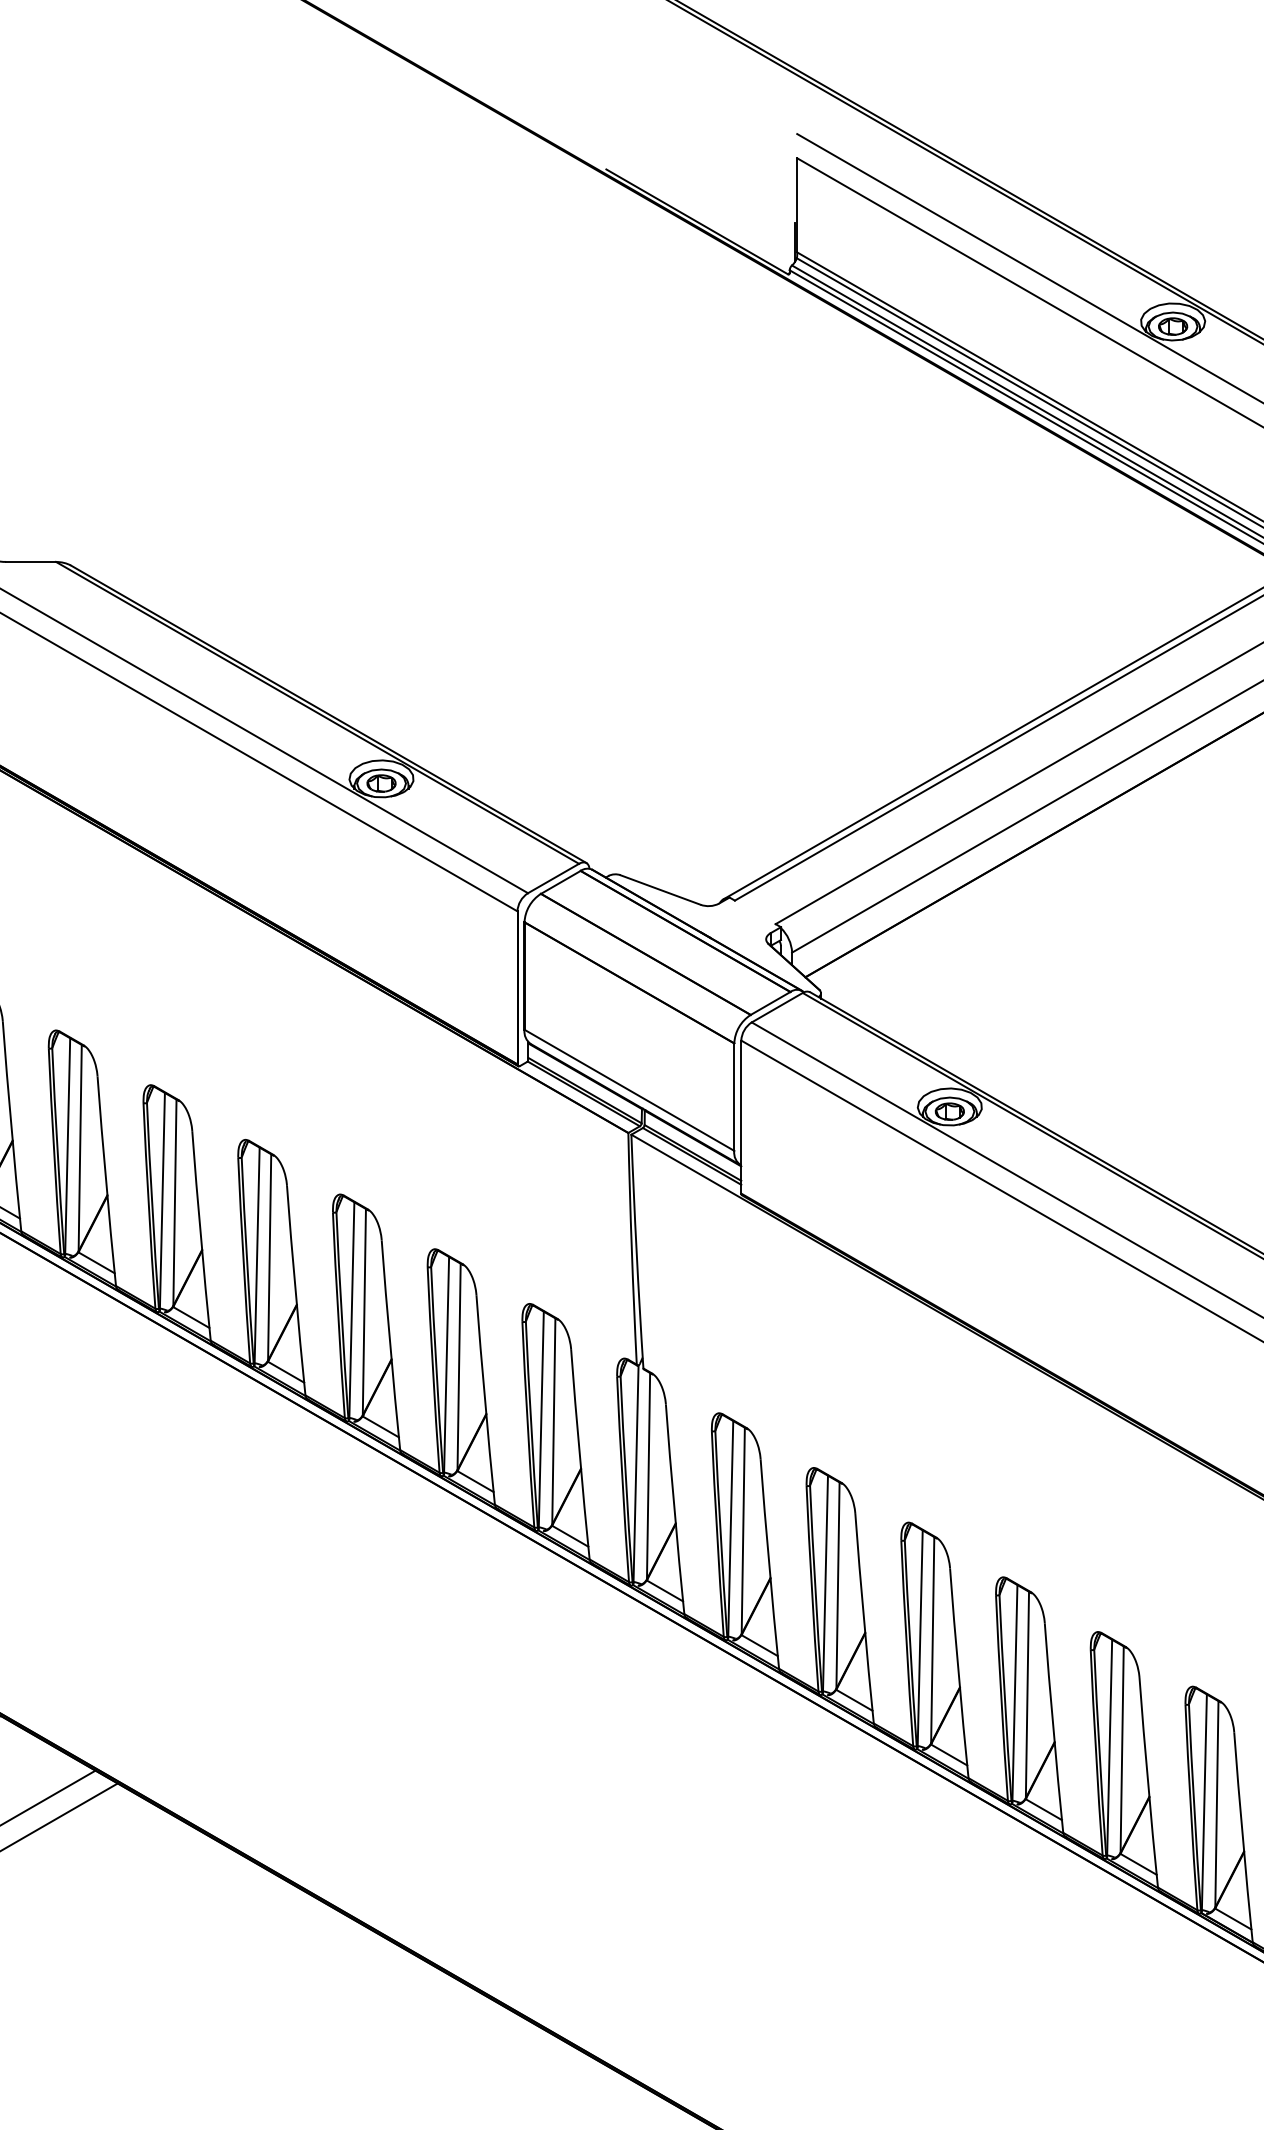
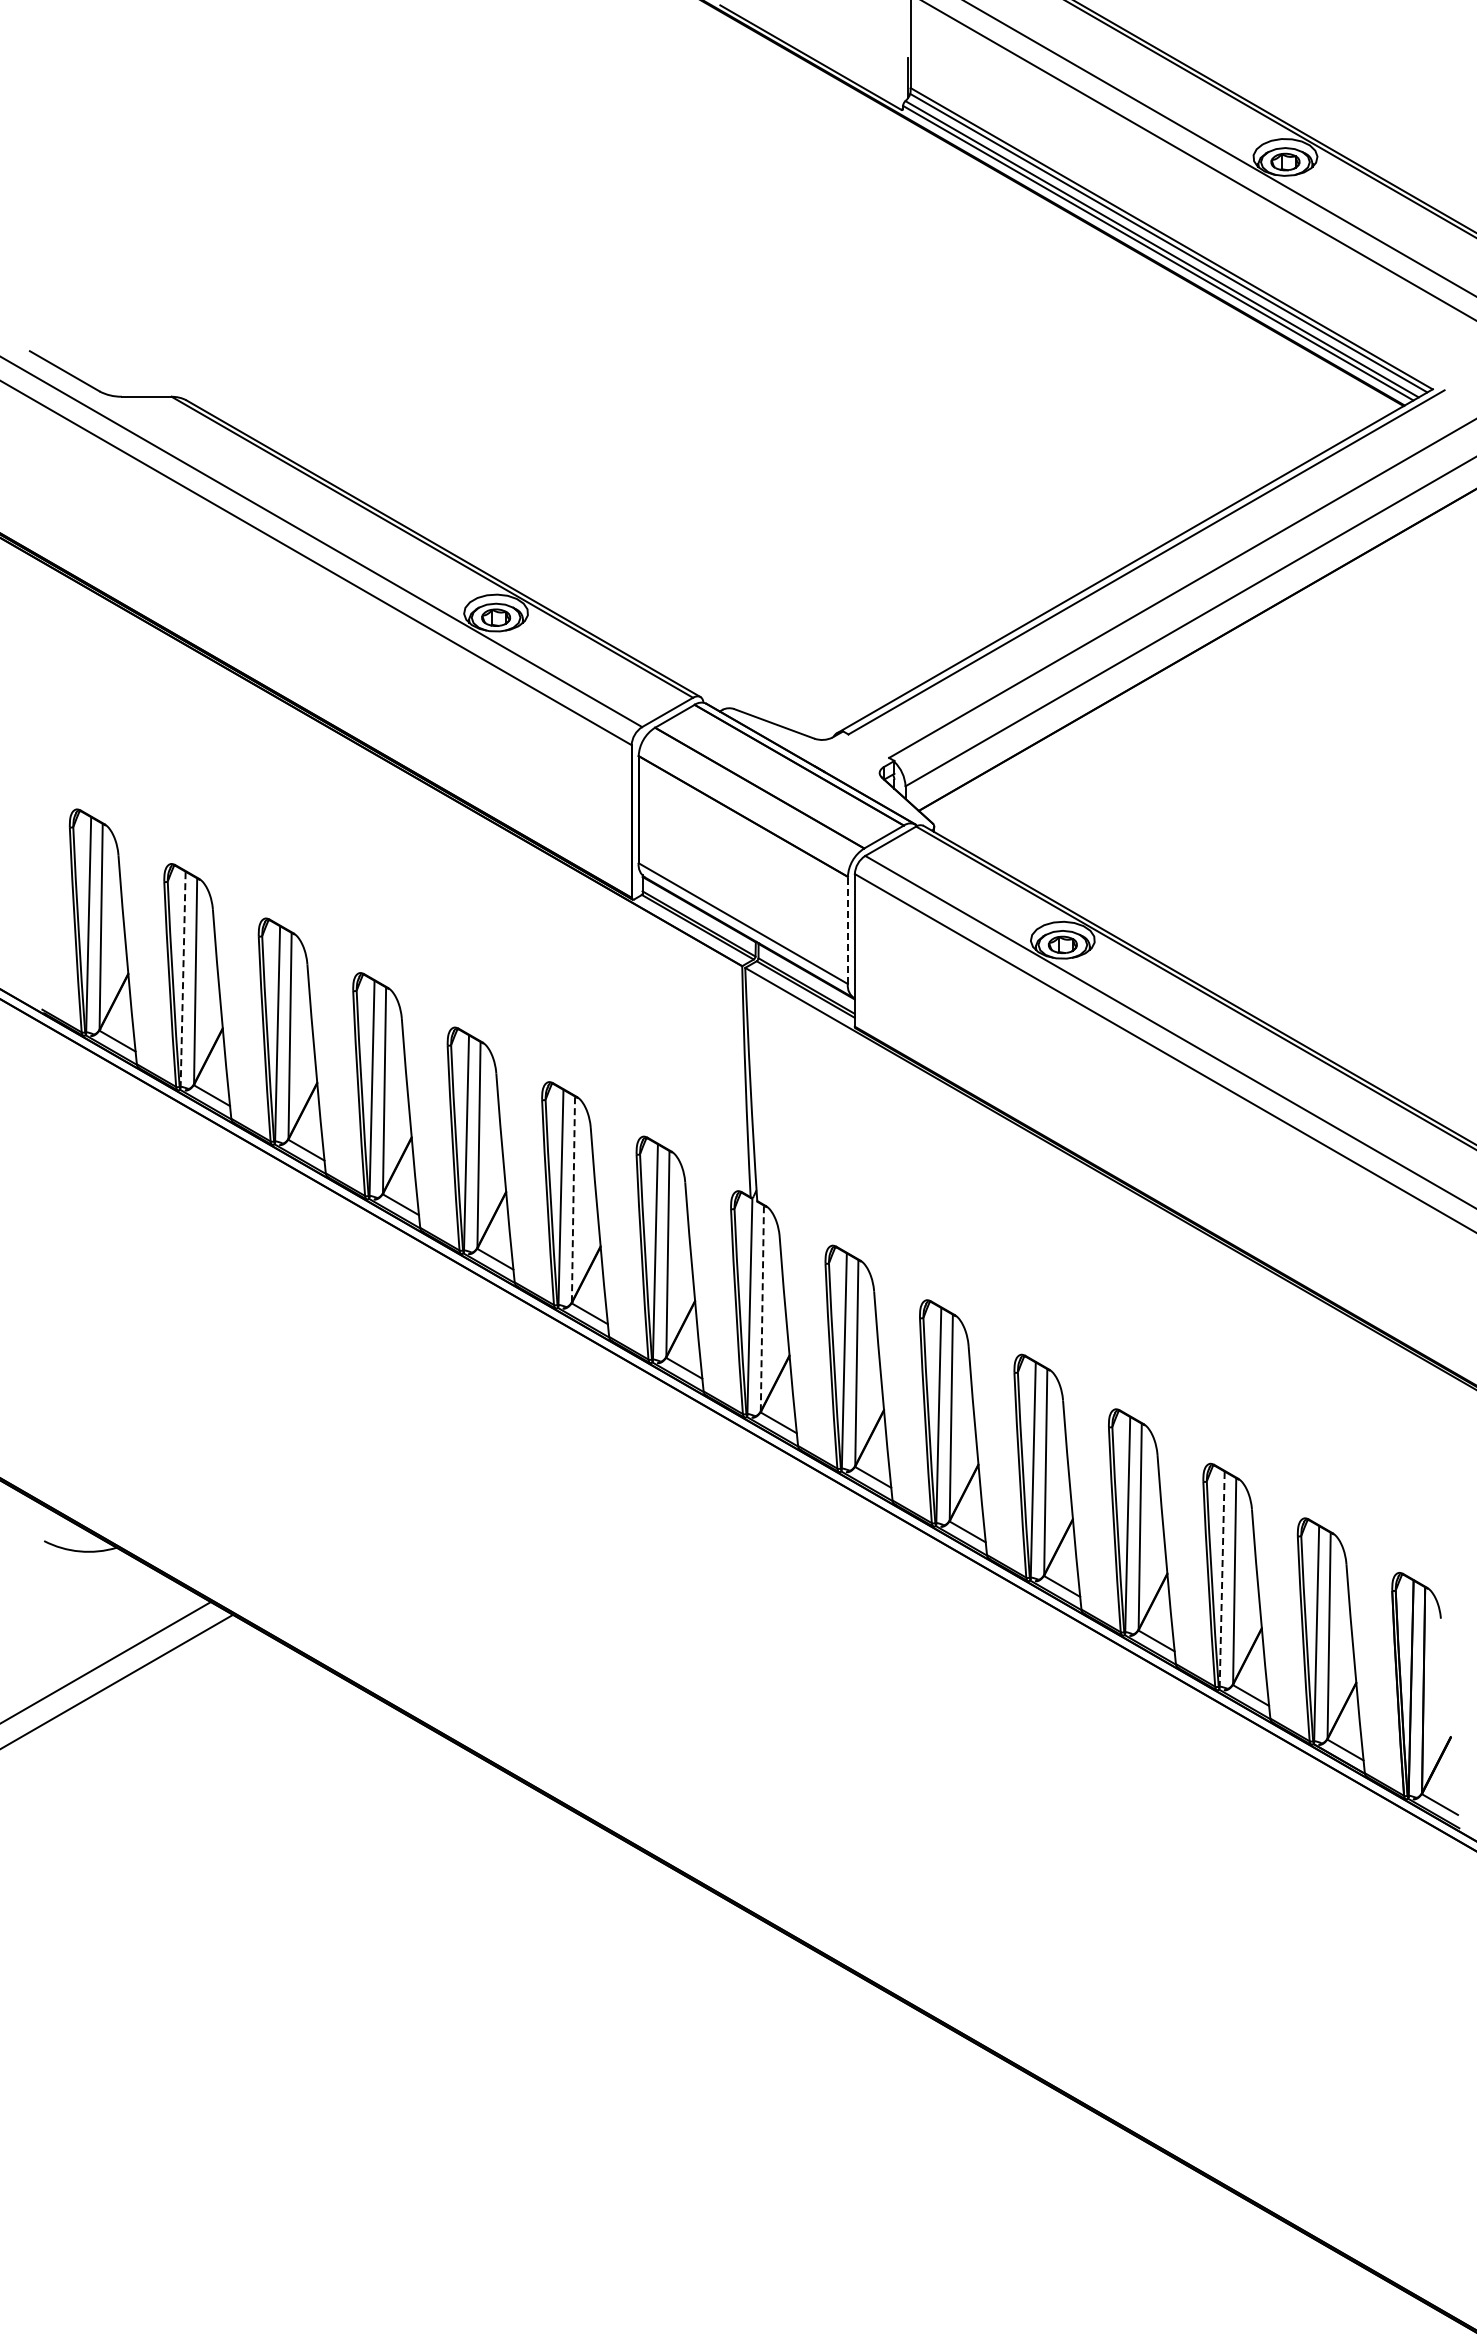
line: (733, 1097) -> (847, 930), solid -> dashed
line: (68, 1146) -> (183, 979), solid -> dashed
line: (459, 1366) -> (573, 1199), solid -> dashed
line: (648, 1476) -> (762, 1308), solid -> dashed
line: (1109, 1748) -> (1222, 1579), solid -> dashed

